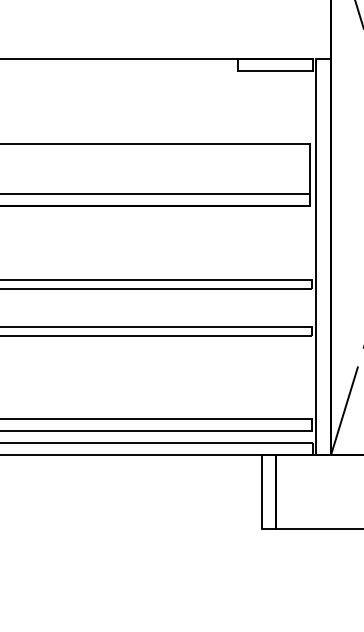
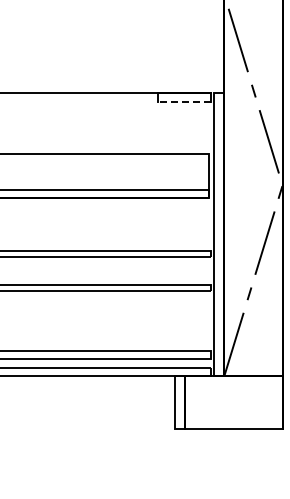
line: (275, 70) -> (184, 101), solid -> dashed

